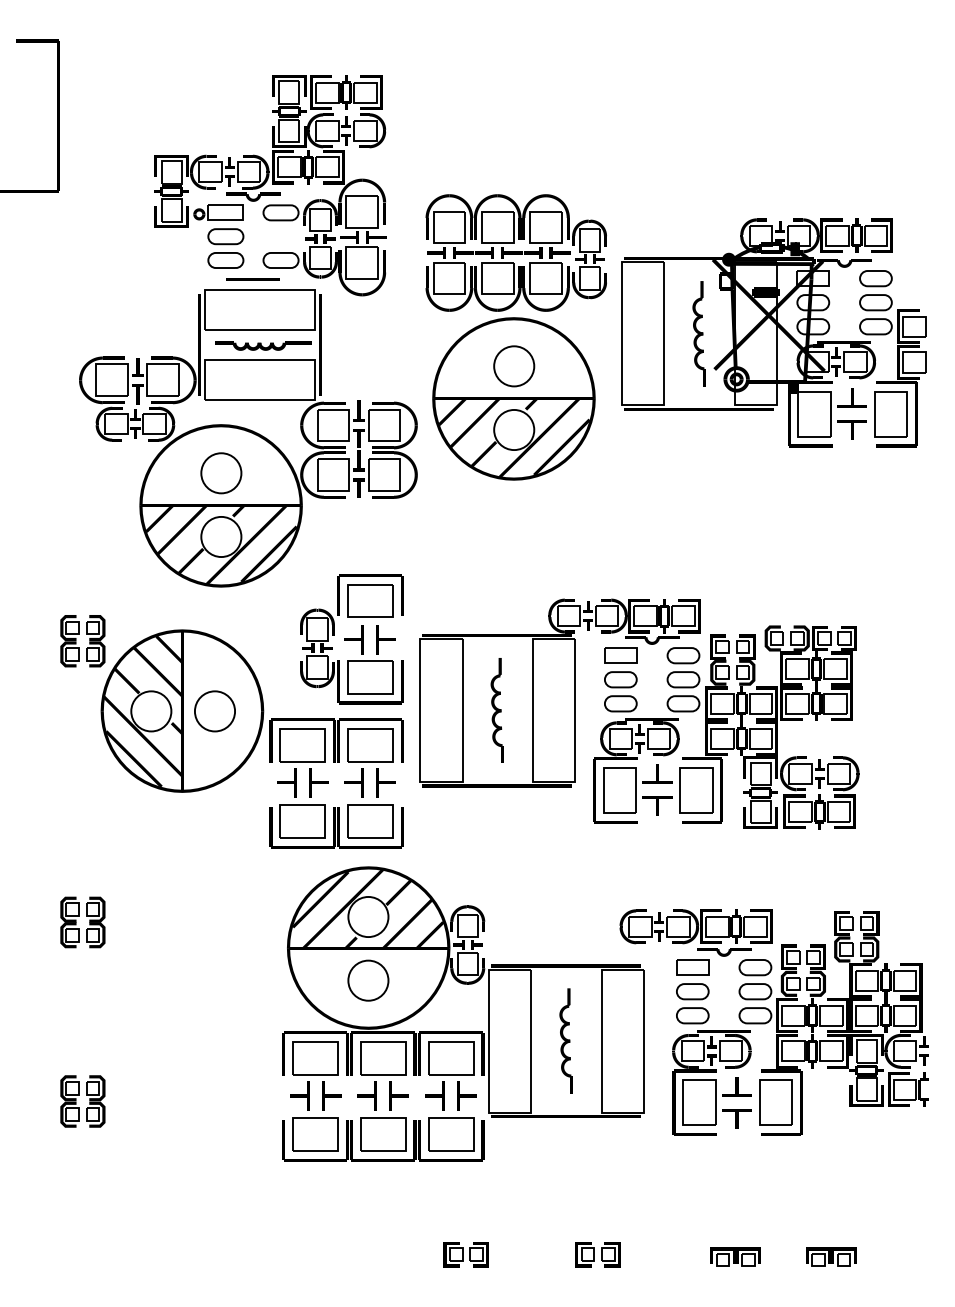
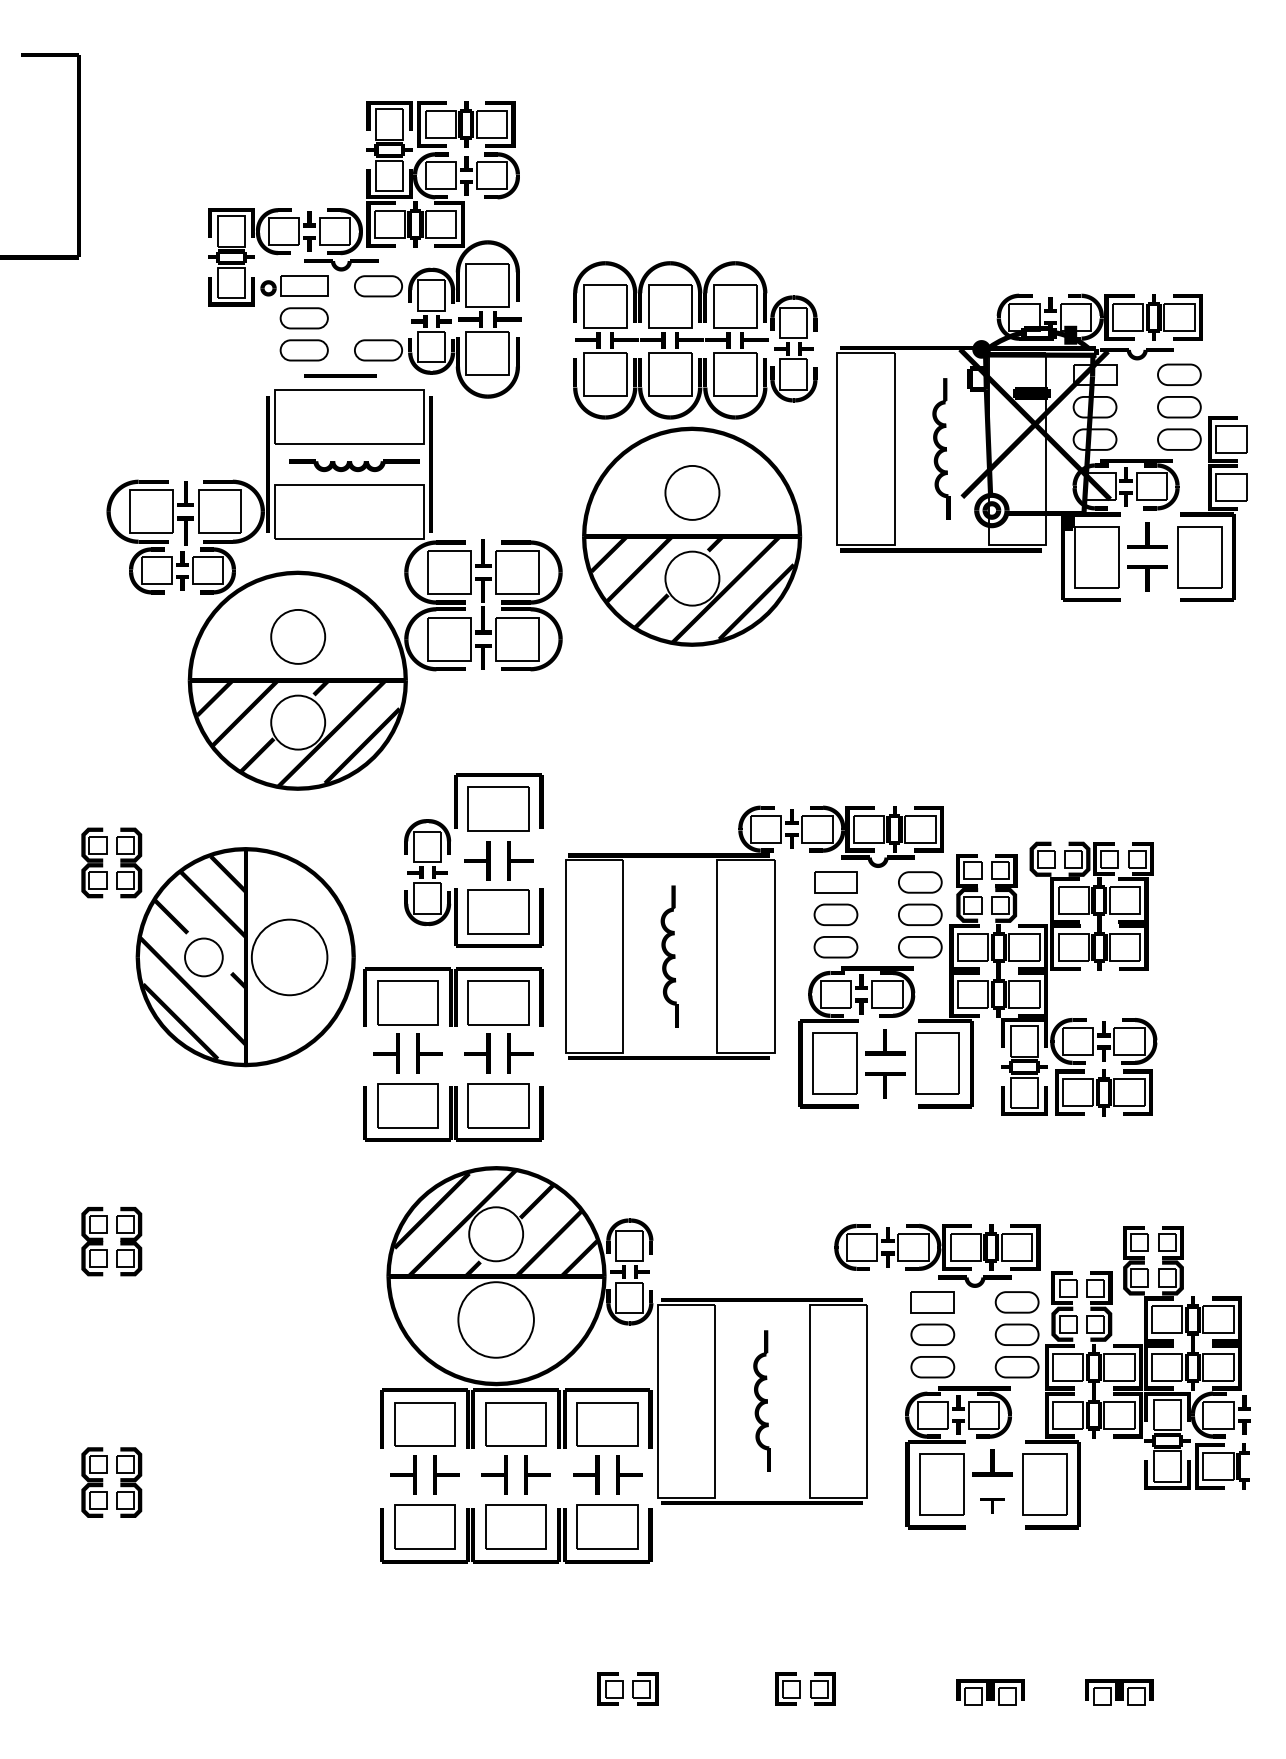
circle: (151, 711) -> (203, 957), size x0.7
circle: (214, 711) -> (289, 957), size x1.4
circle: (368, 980) -> (496, 1319), size x1.4
part: (737, 1119) -> (992, 1506), size x0.6

